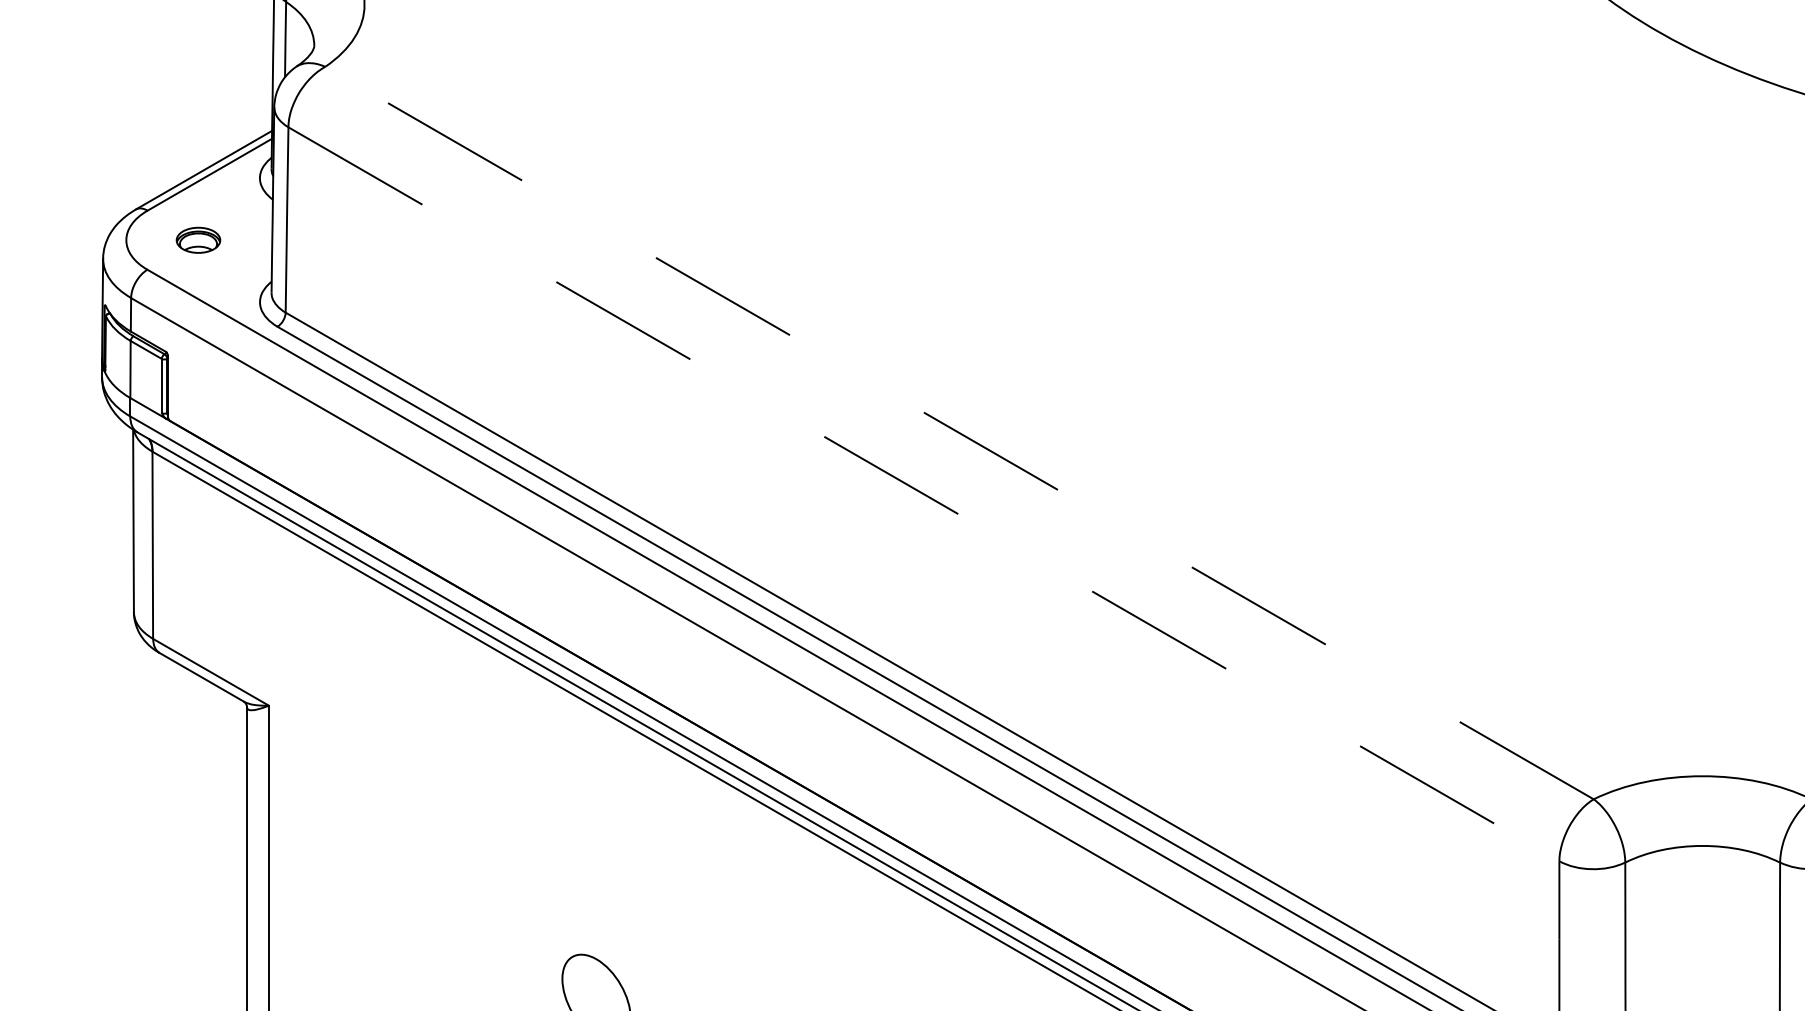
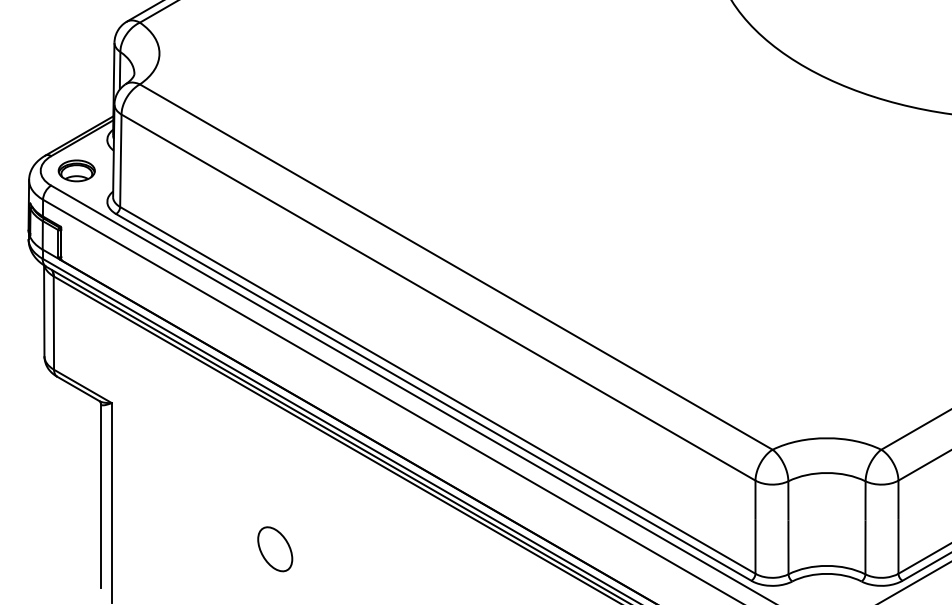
part: (198, 239) -> (76, 170), size x1.67
line: (957, 431) -> (455, 266), dashed -> solid
line: (923, 494) -> (438, 297), dashed -> solid

